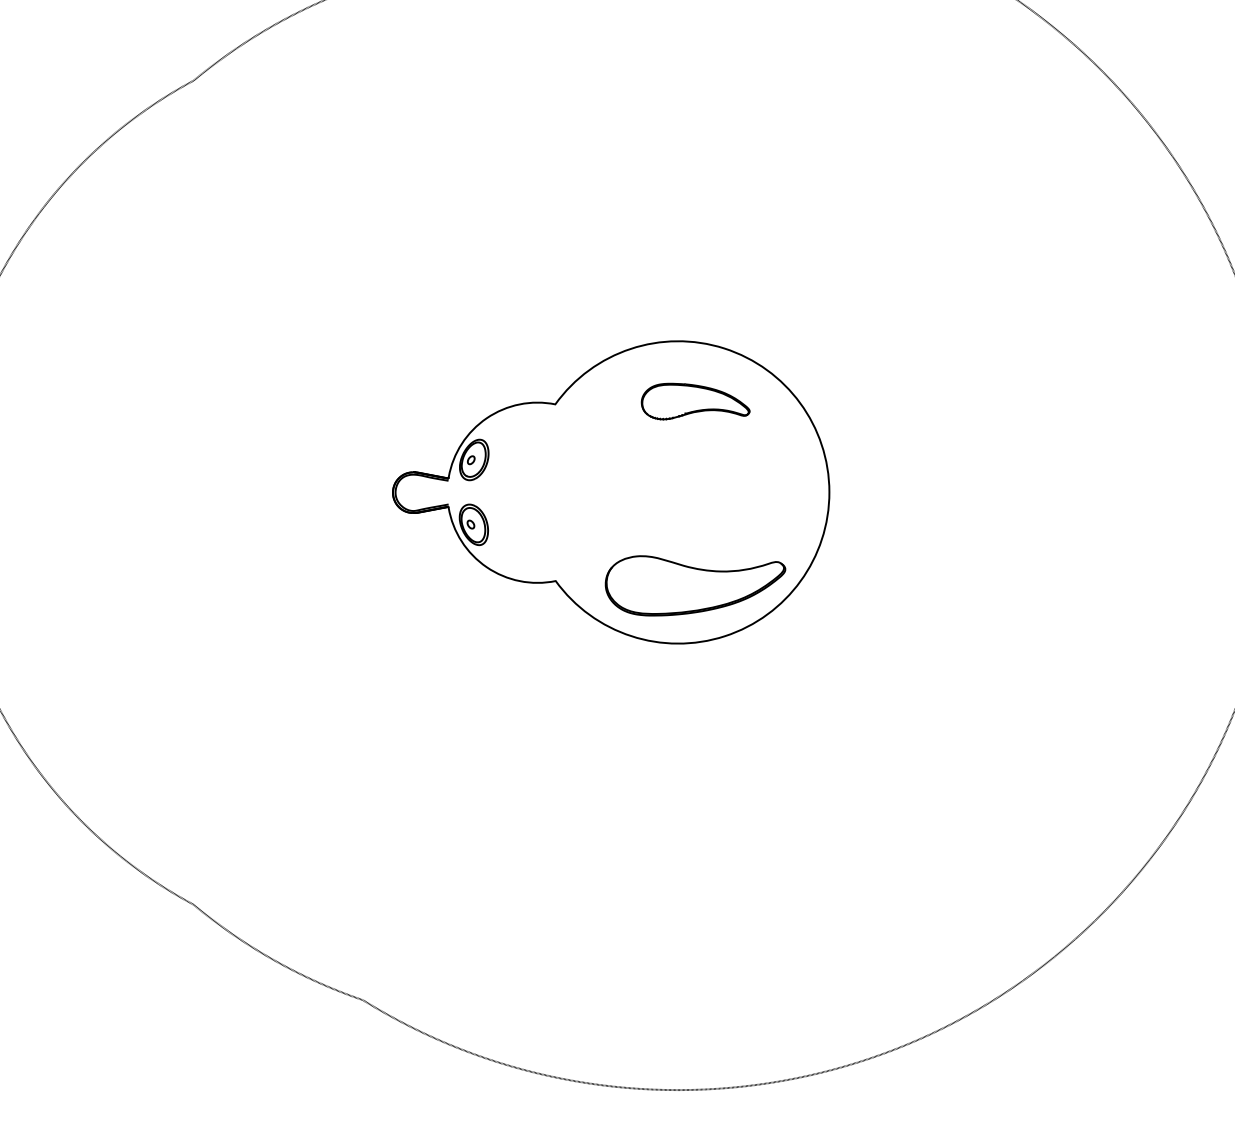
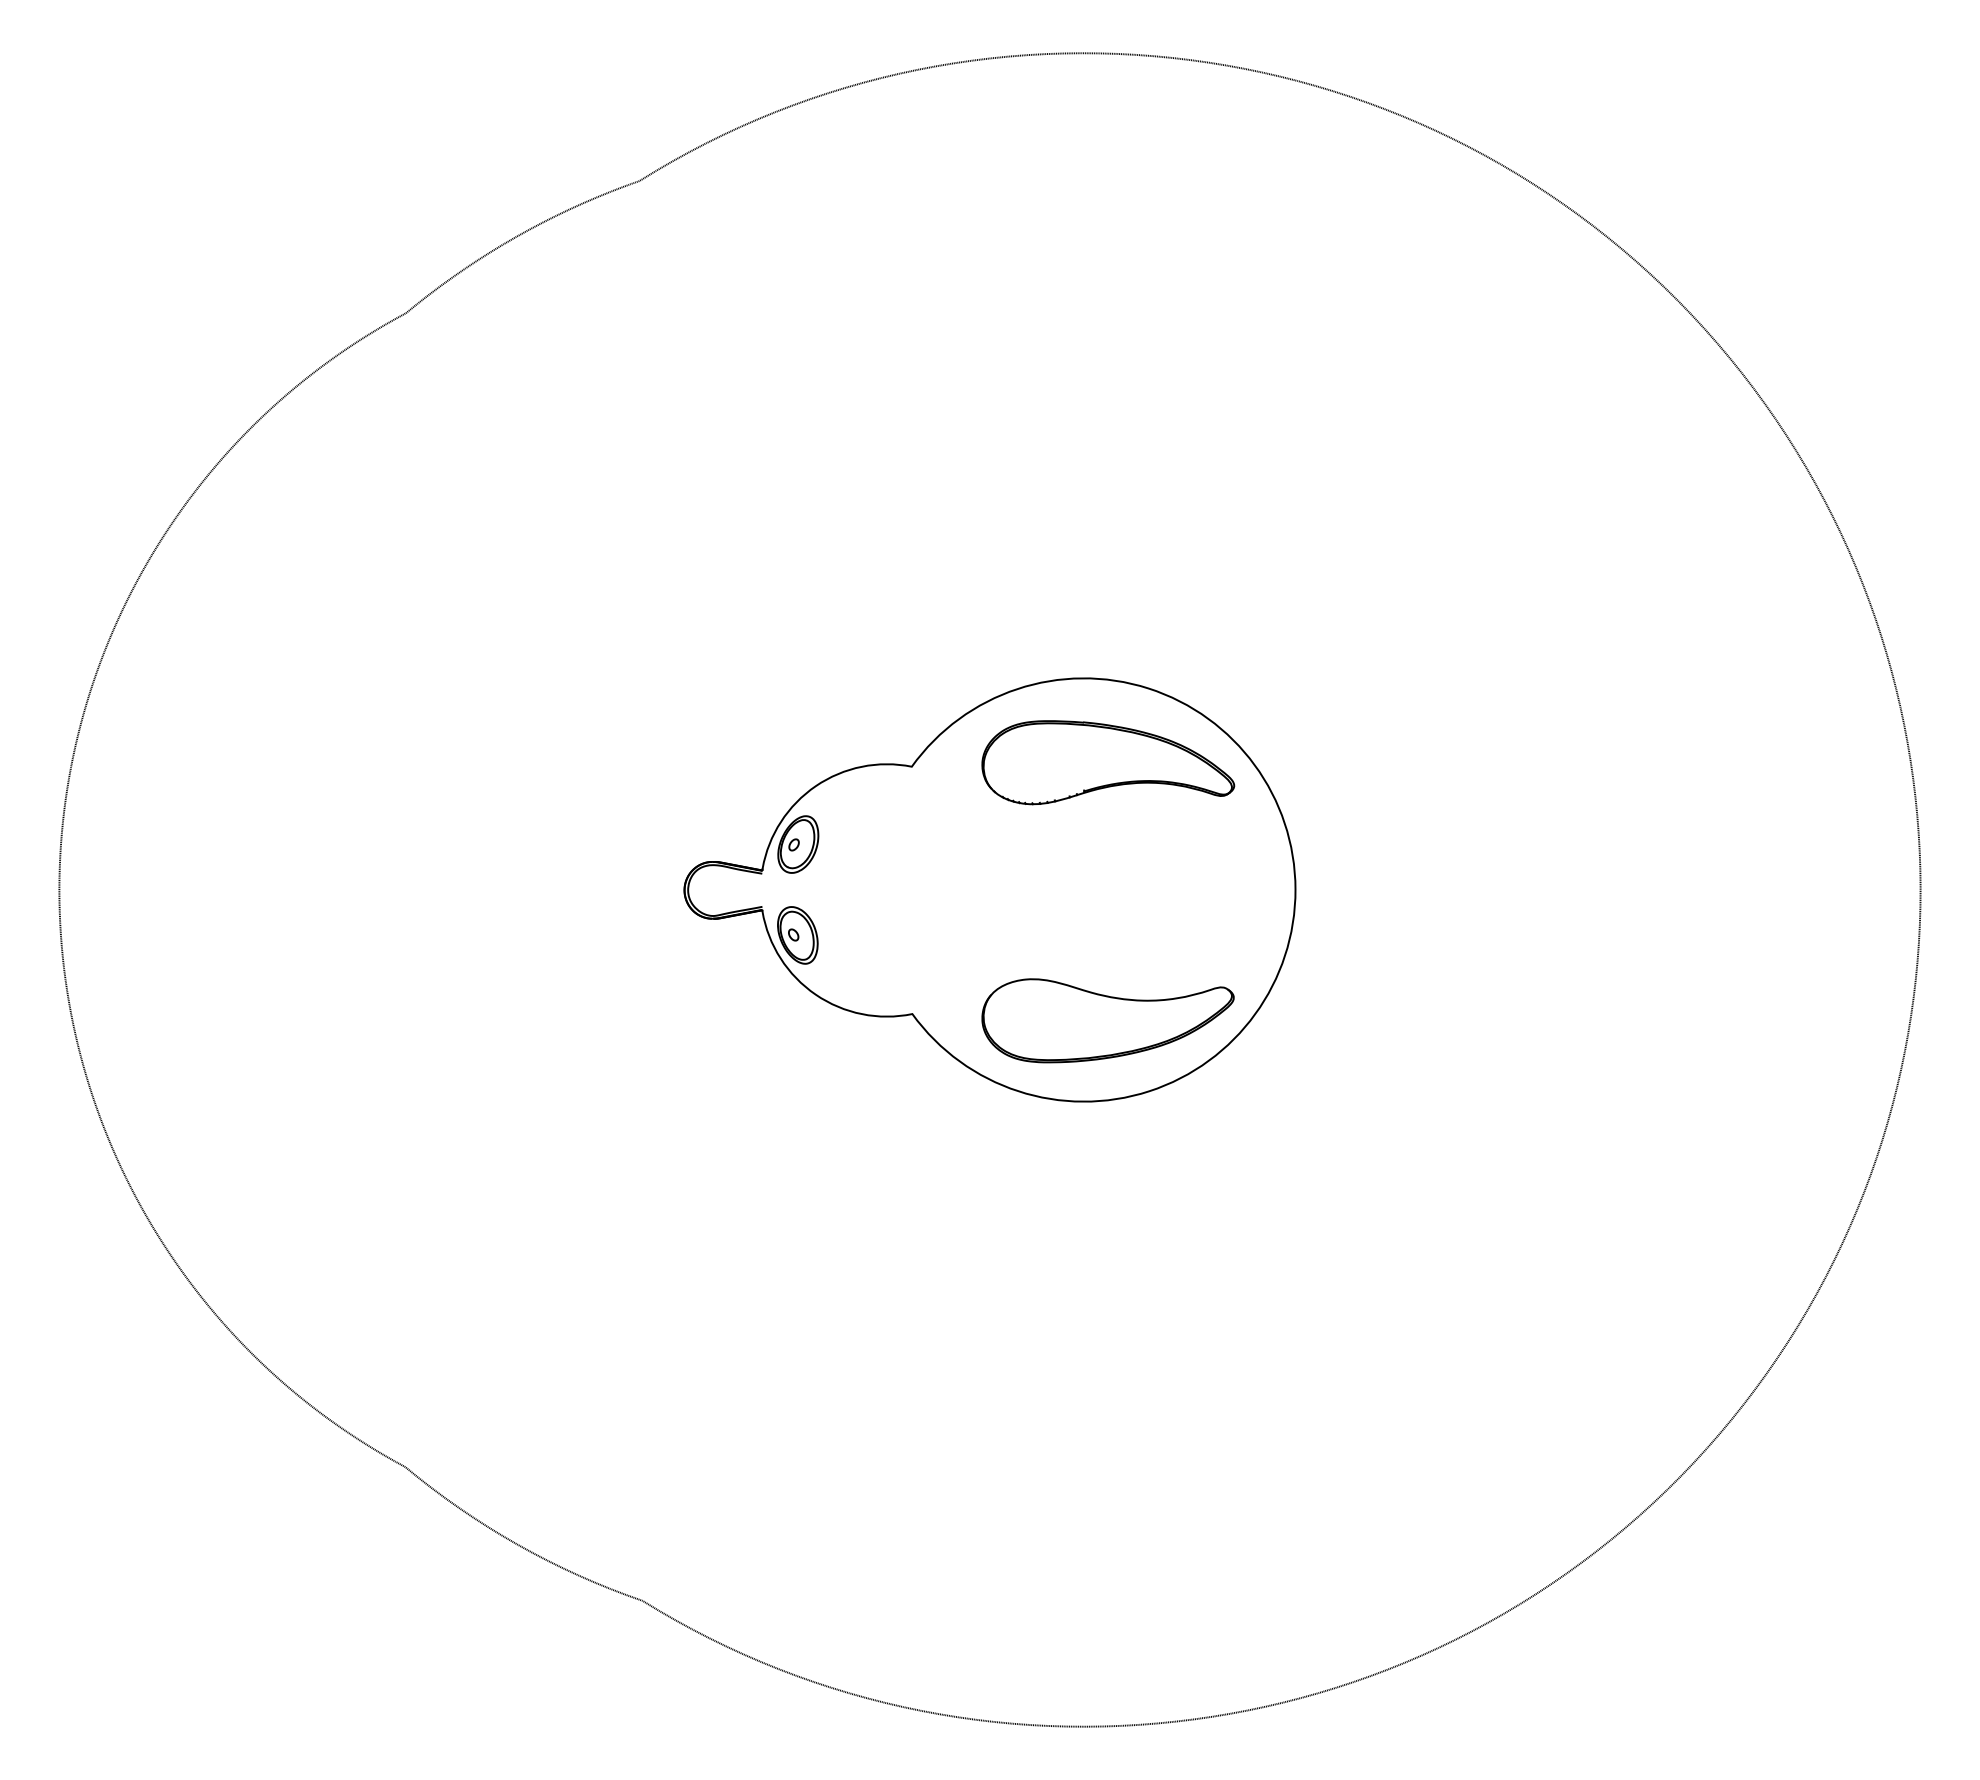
part: (695, 401) -> (1108, 762), size x1.67

